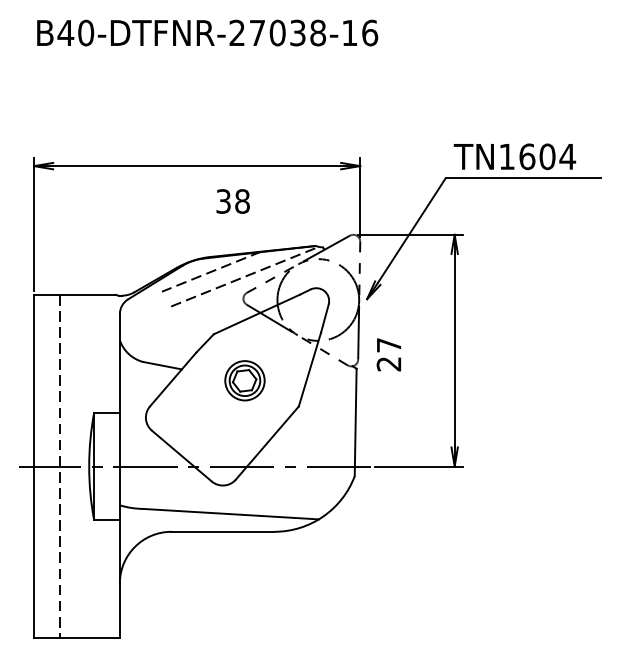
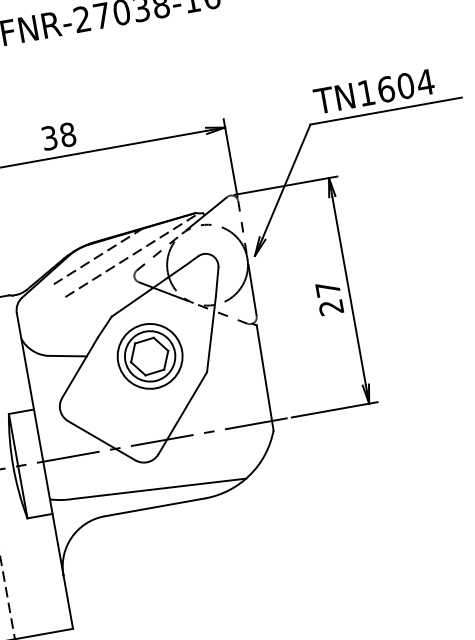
text: (232, 201) -> (58, 136), moved
text: (388, 354) -> (329, 298), moved
part: (244, 380) -> (149, 356), size x1.67

